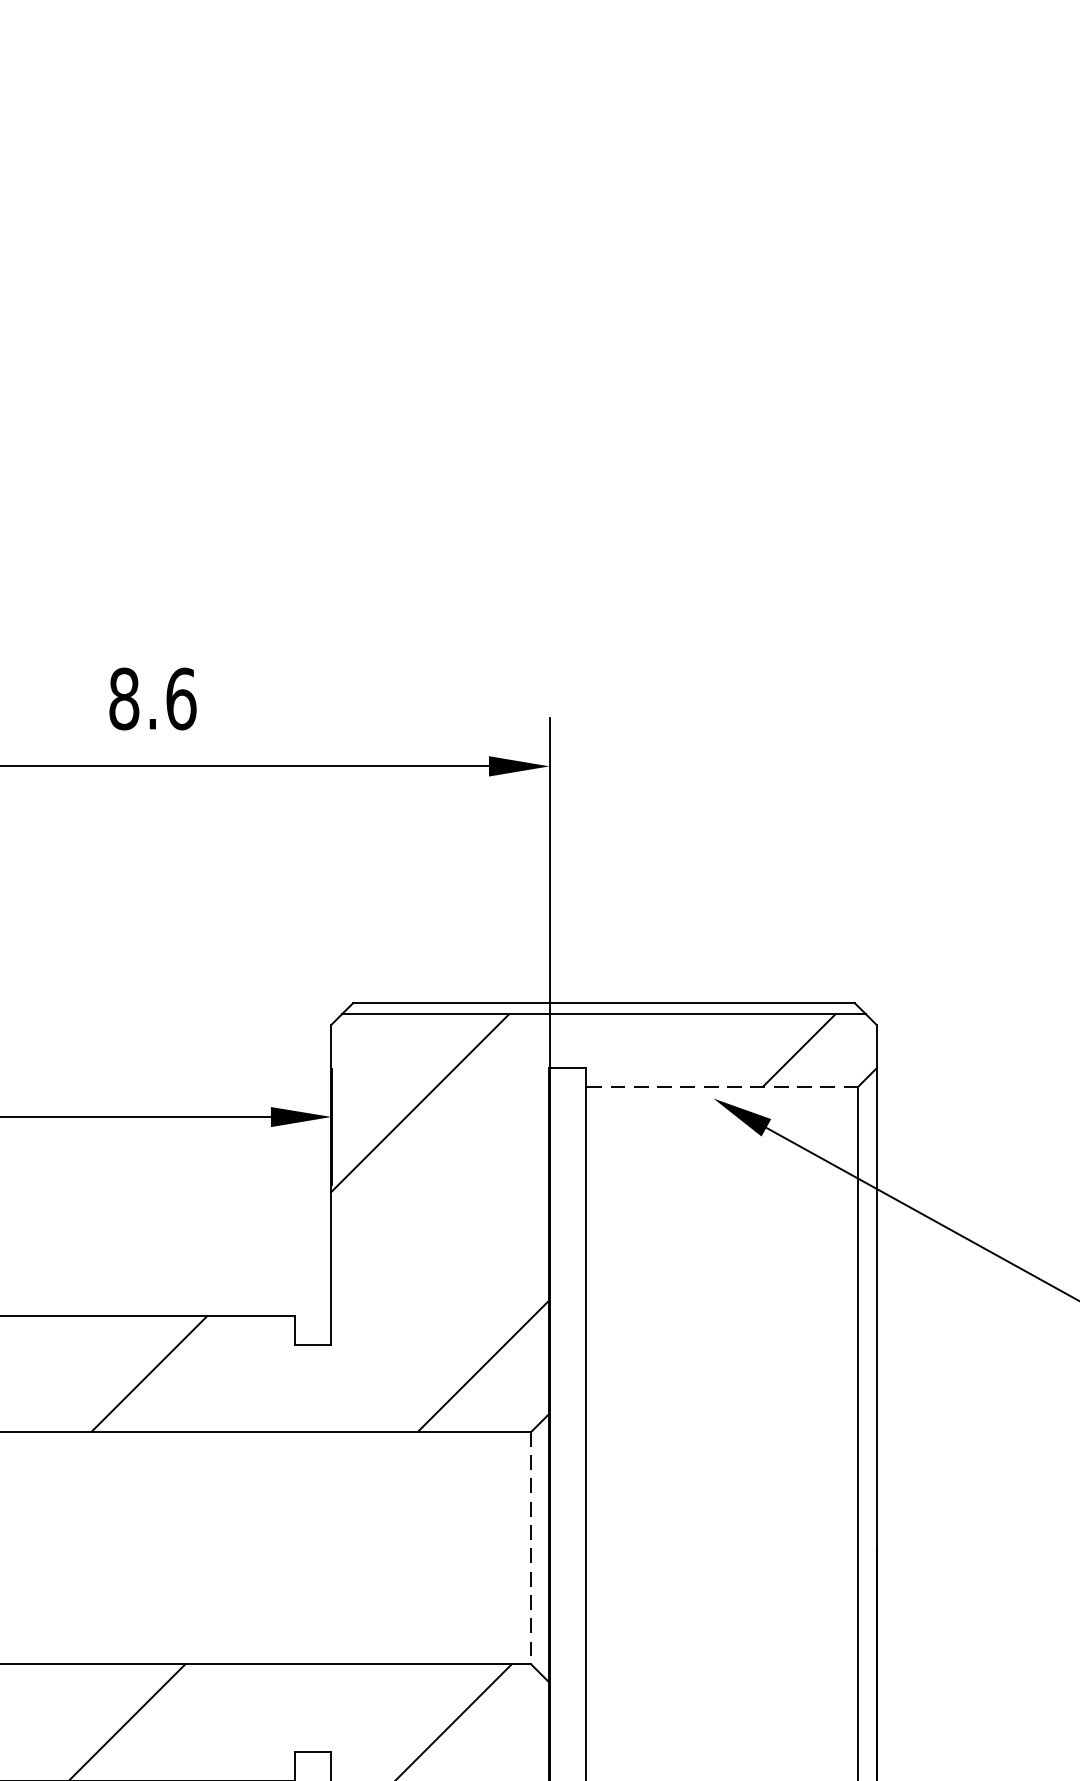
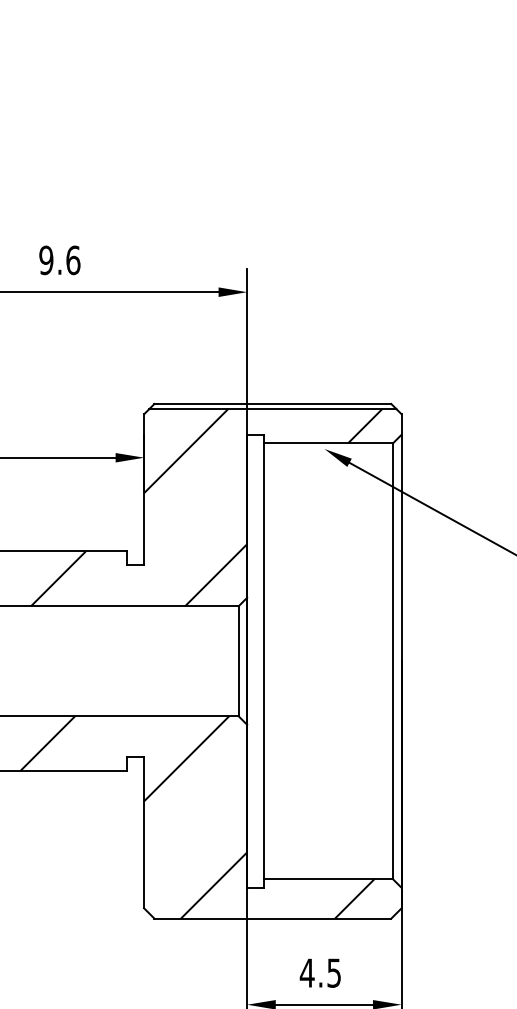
text: (124, 699) -> (46, 260), 8.6 -> 9.6
line: (721, 1086) -> (328, 443), dashed -> solid
line: (531, 1548) -> (238, 661), dashed -> solid

